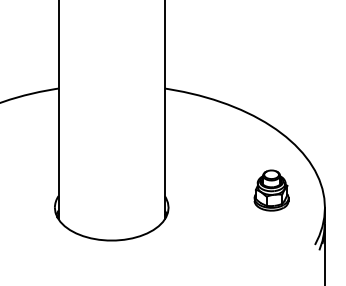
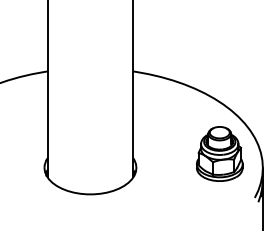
part: (271, 190) -> (219, 153), size x1.67

